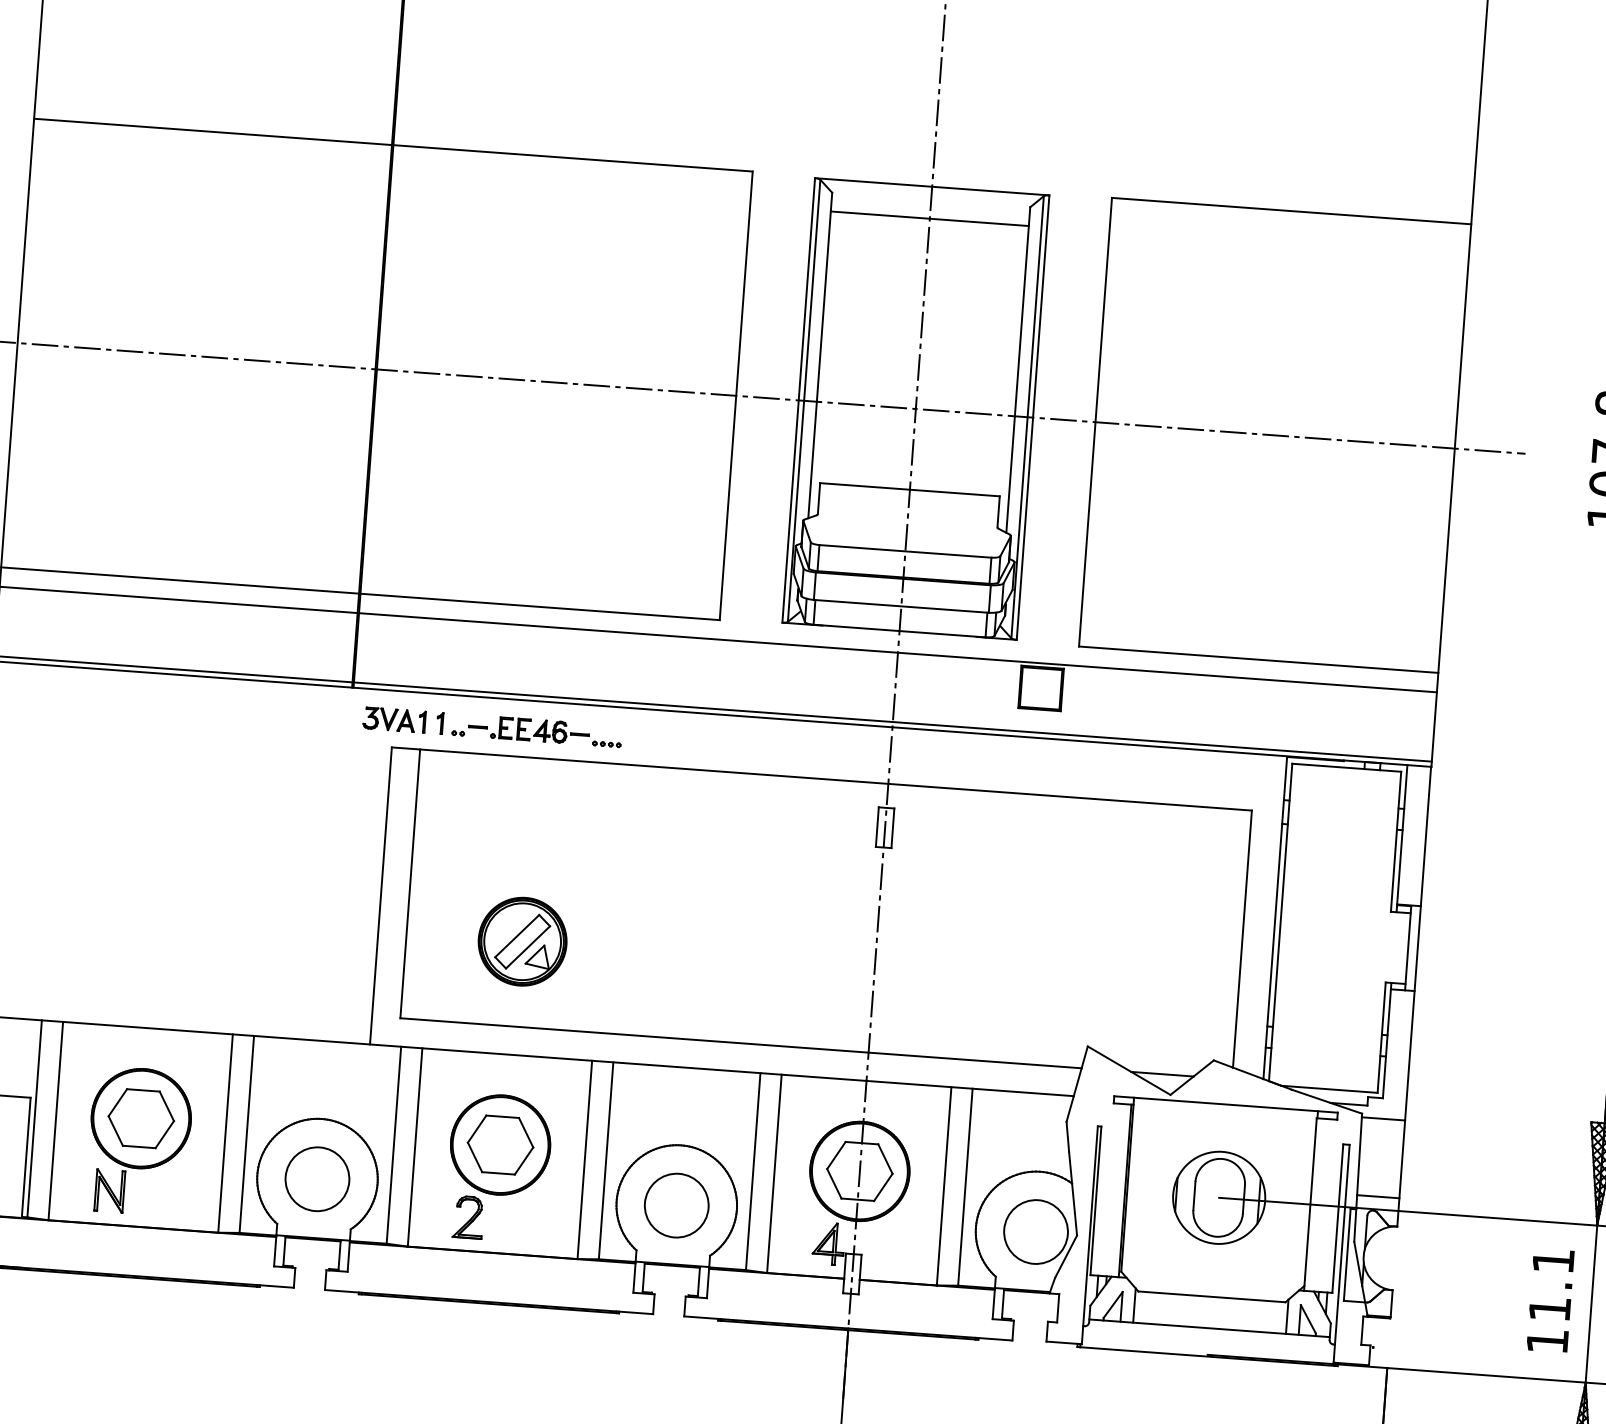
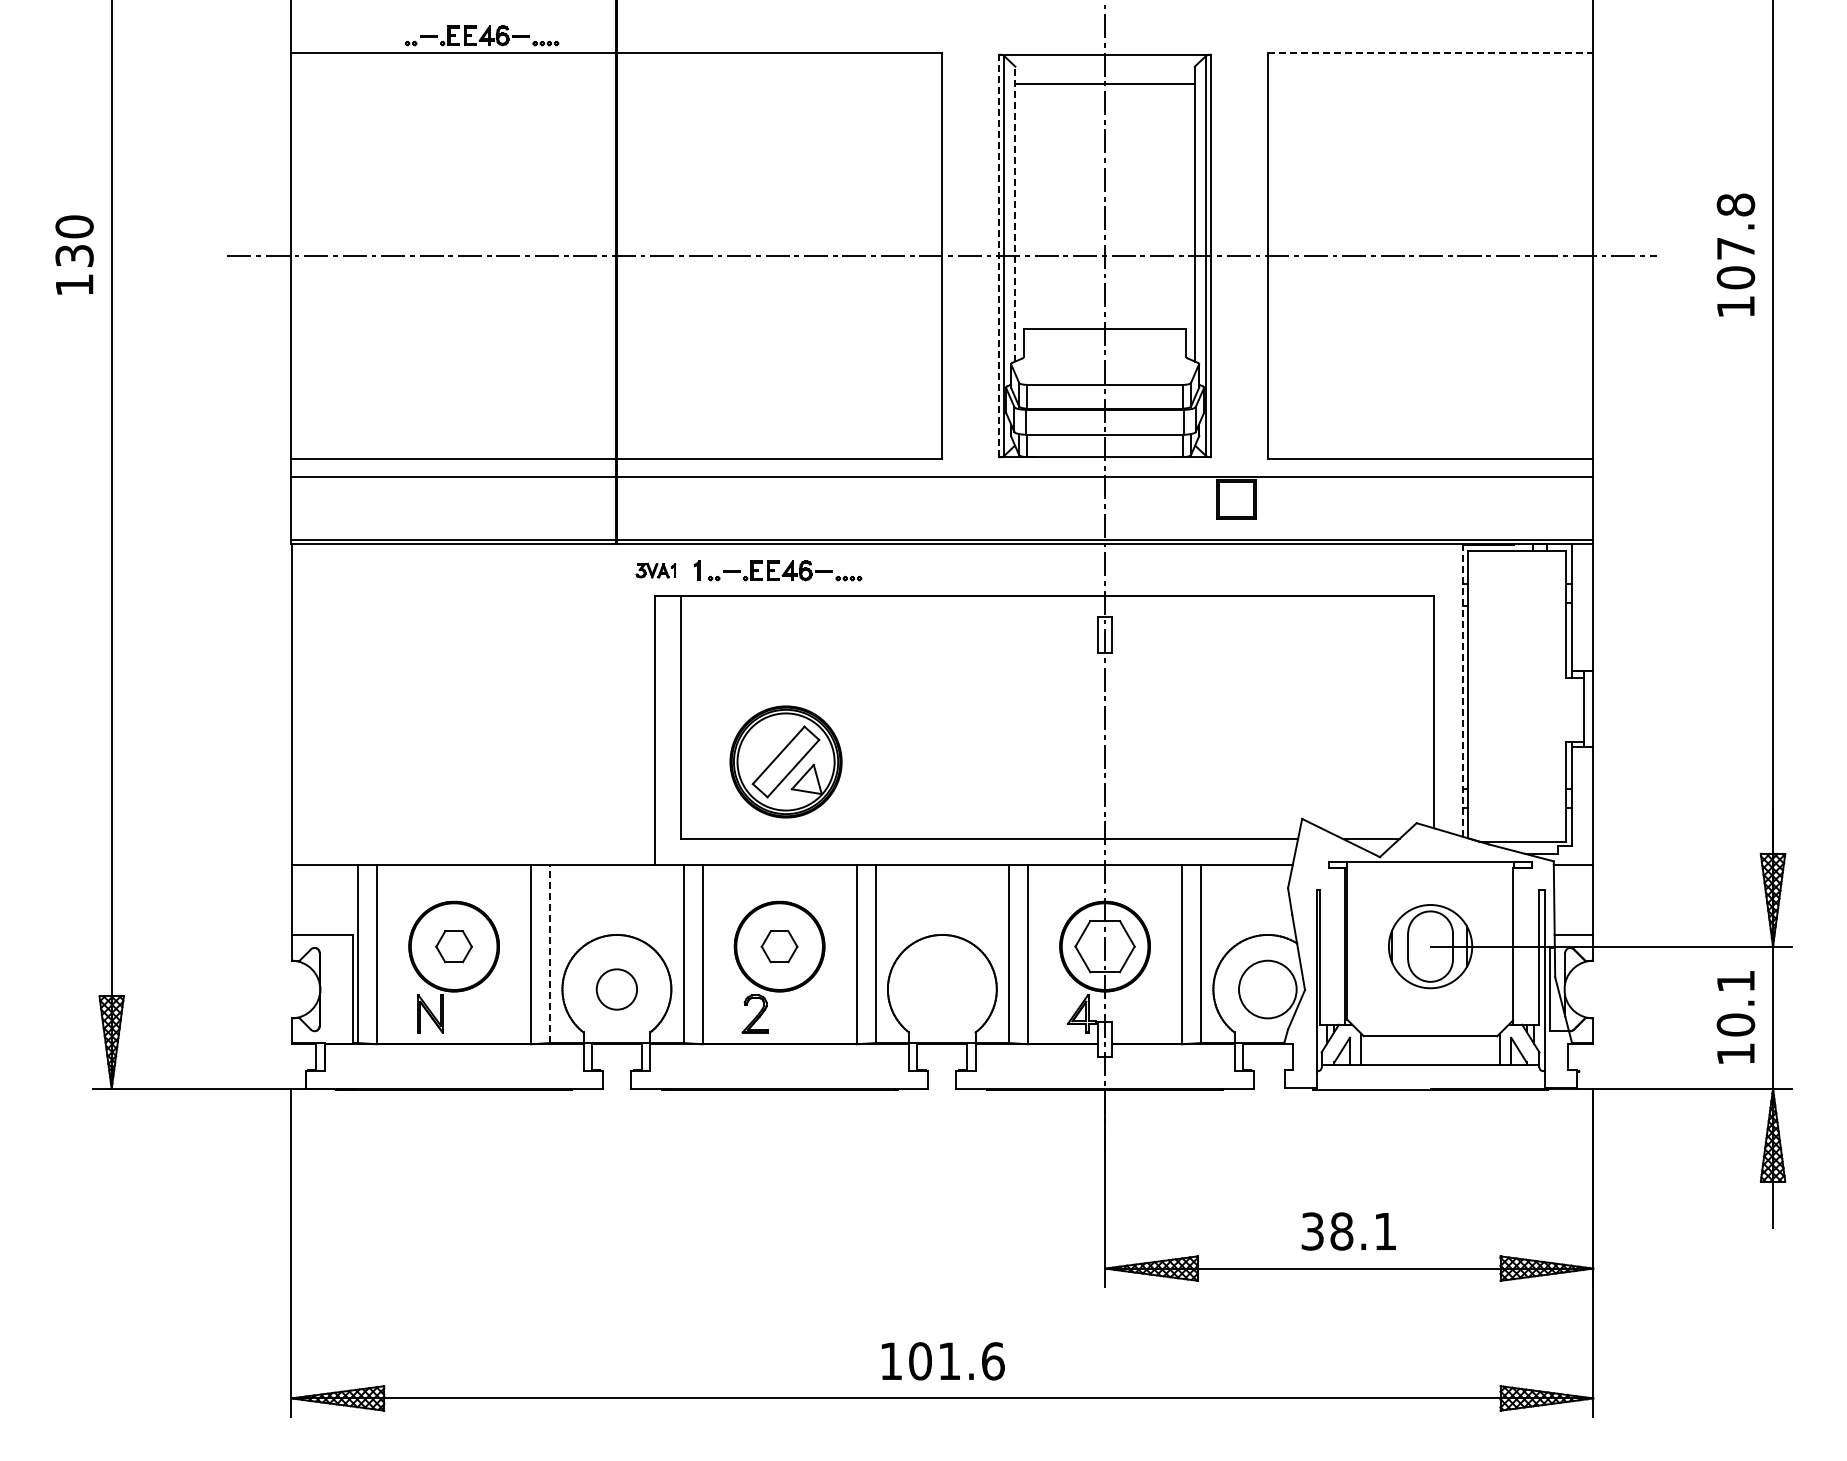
part: (246, 115) -> (482, 35), added
line: (1291, 210) -> (1430, 52), solid -> dashed
line: (820, 354) -> (1015, 213), solid -> dashed
line: (798, 399) -> (998, 255), solid -> dashed
part: (394, 719) -> (655, 570), size x0.7
line: (1275, 917) -> (1462, 690), solid -> dashed
part: (522, 941) -> (785, 761), size x1.4
part: (140, 1118) -> (453, 946), size x0.6
line: (247, 1134) -> (550, 953), solid -> dashed
part: (500, 1144) -> (779, 946), size x0.6
circle: (317, 1179) -> (616, 989), size x0.7
circle: (676, 1205) -> (942, 989), removed
text: (1549, 1308) -> (1735, 1024), 11.1 -> 10.1

